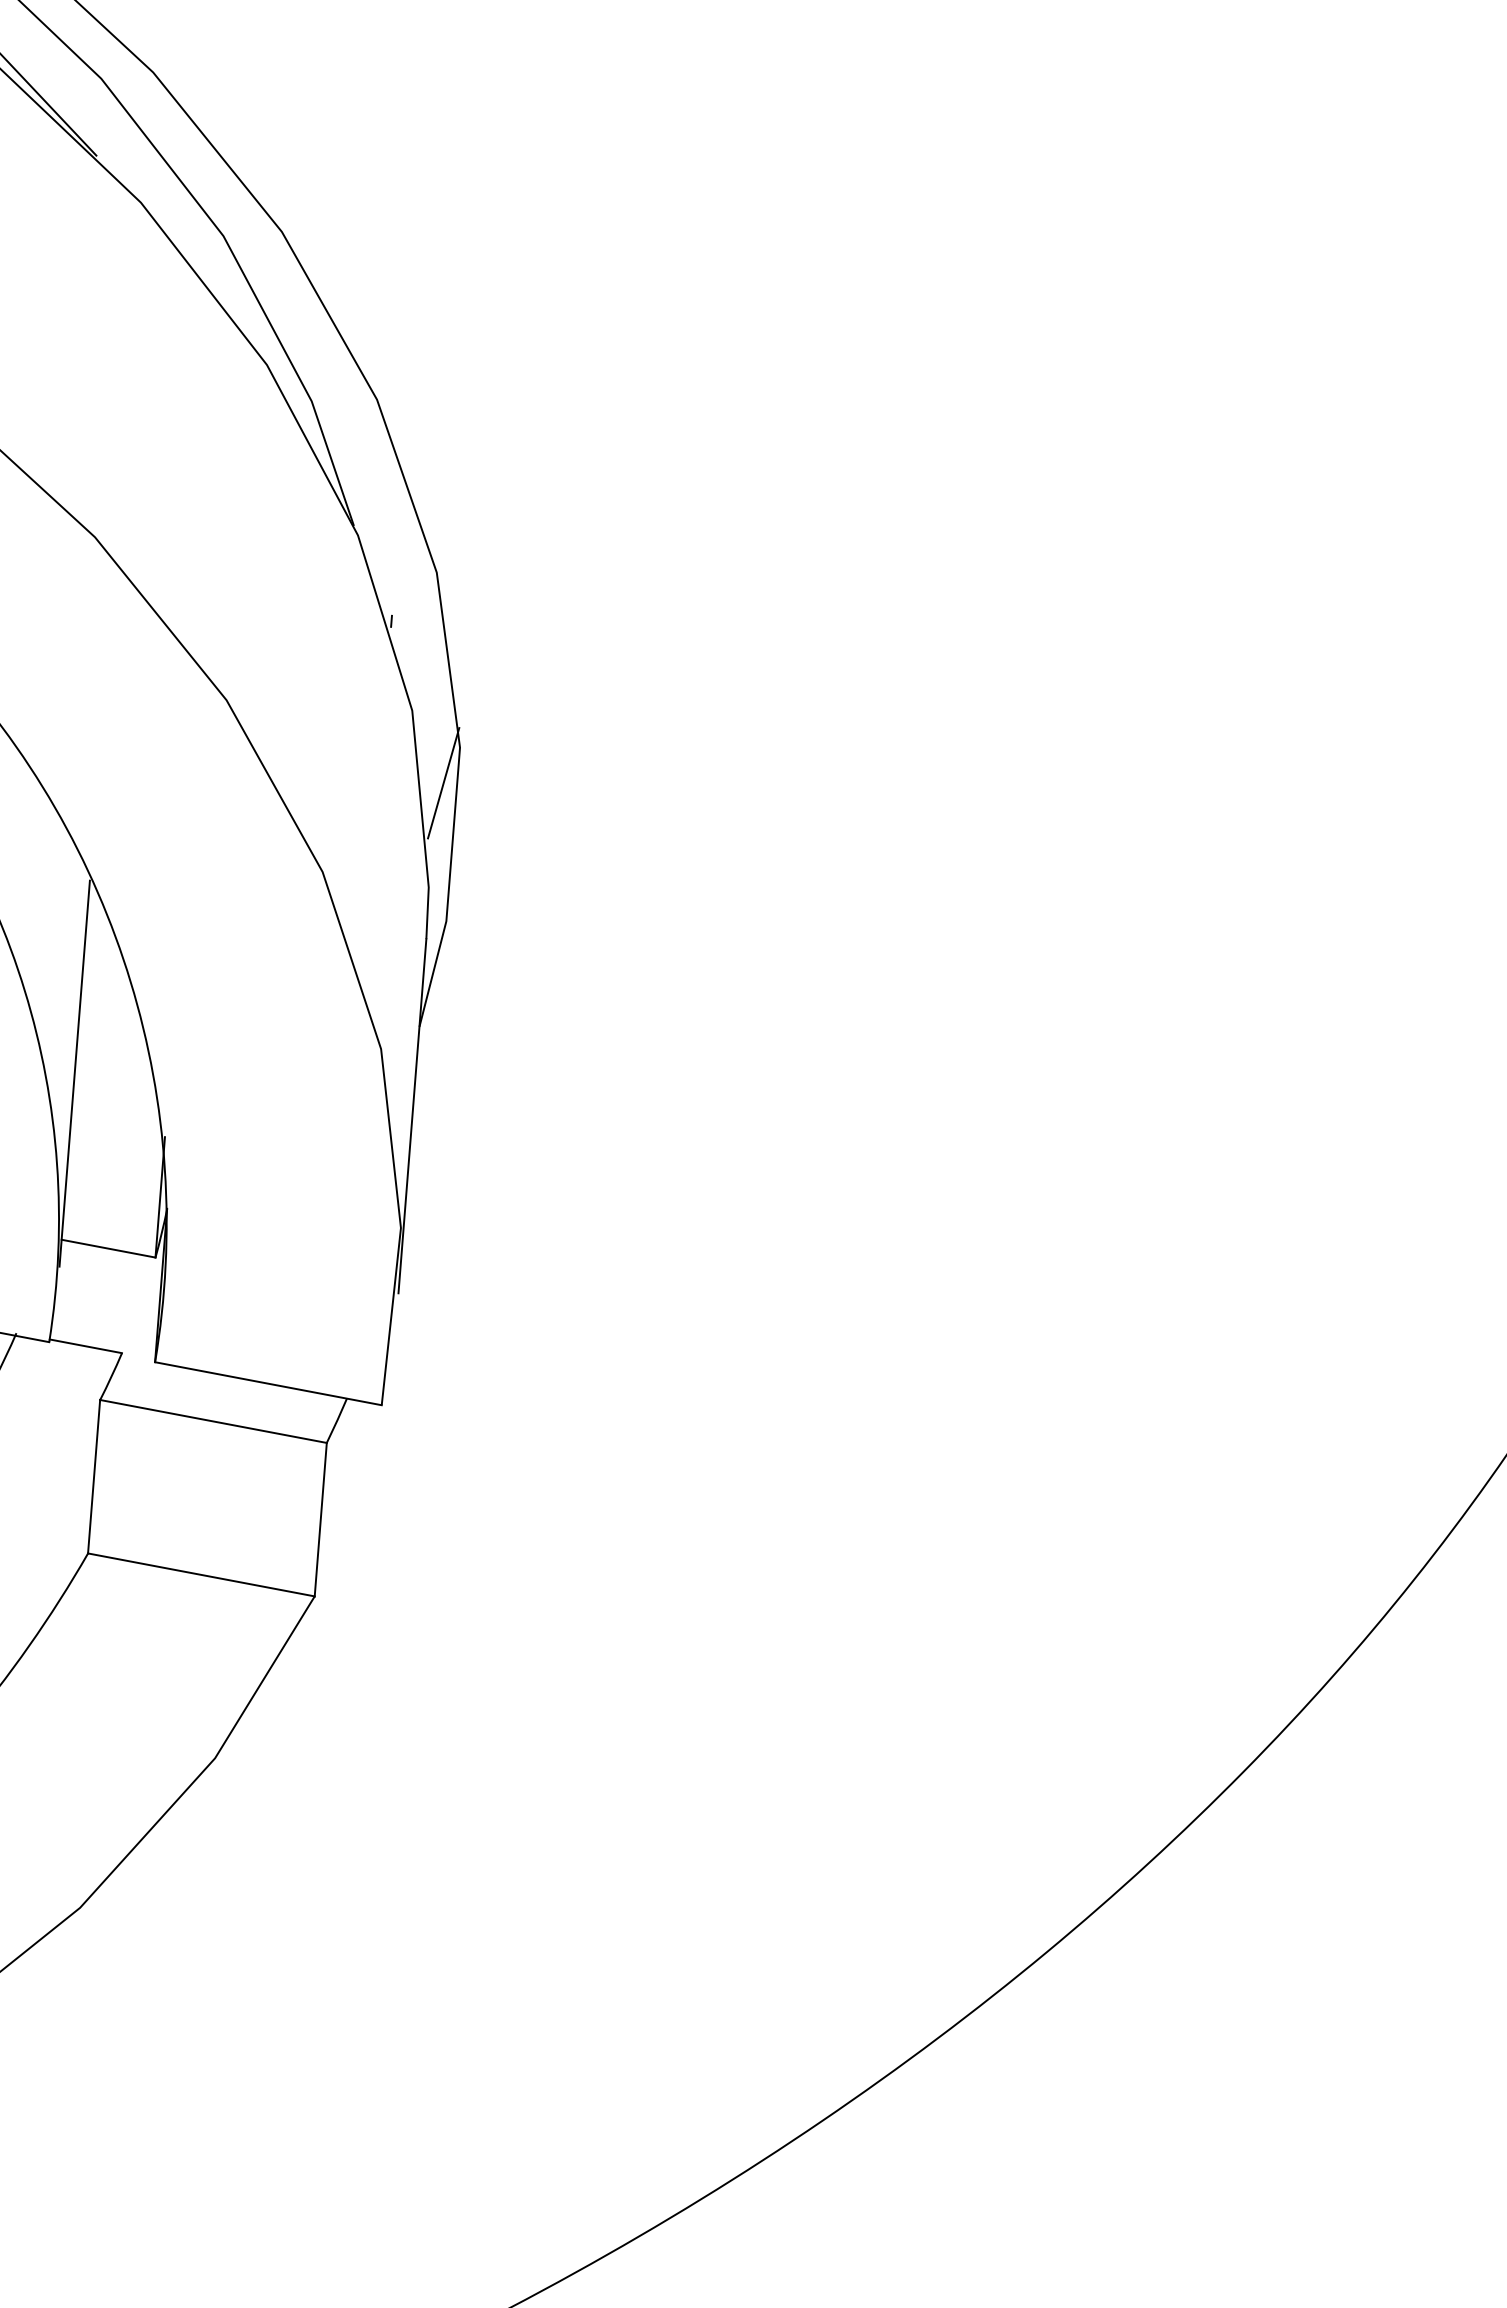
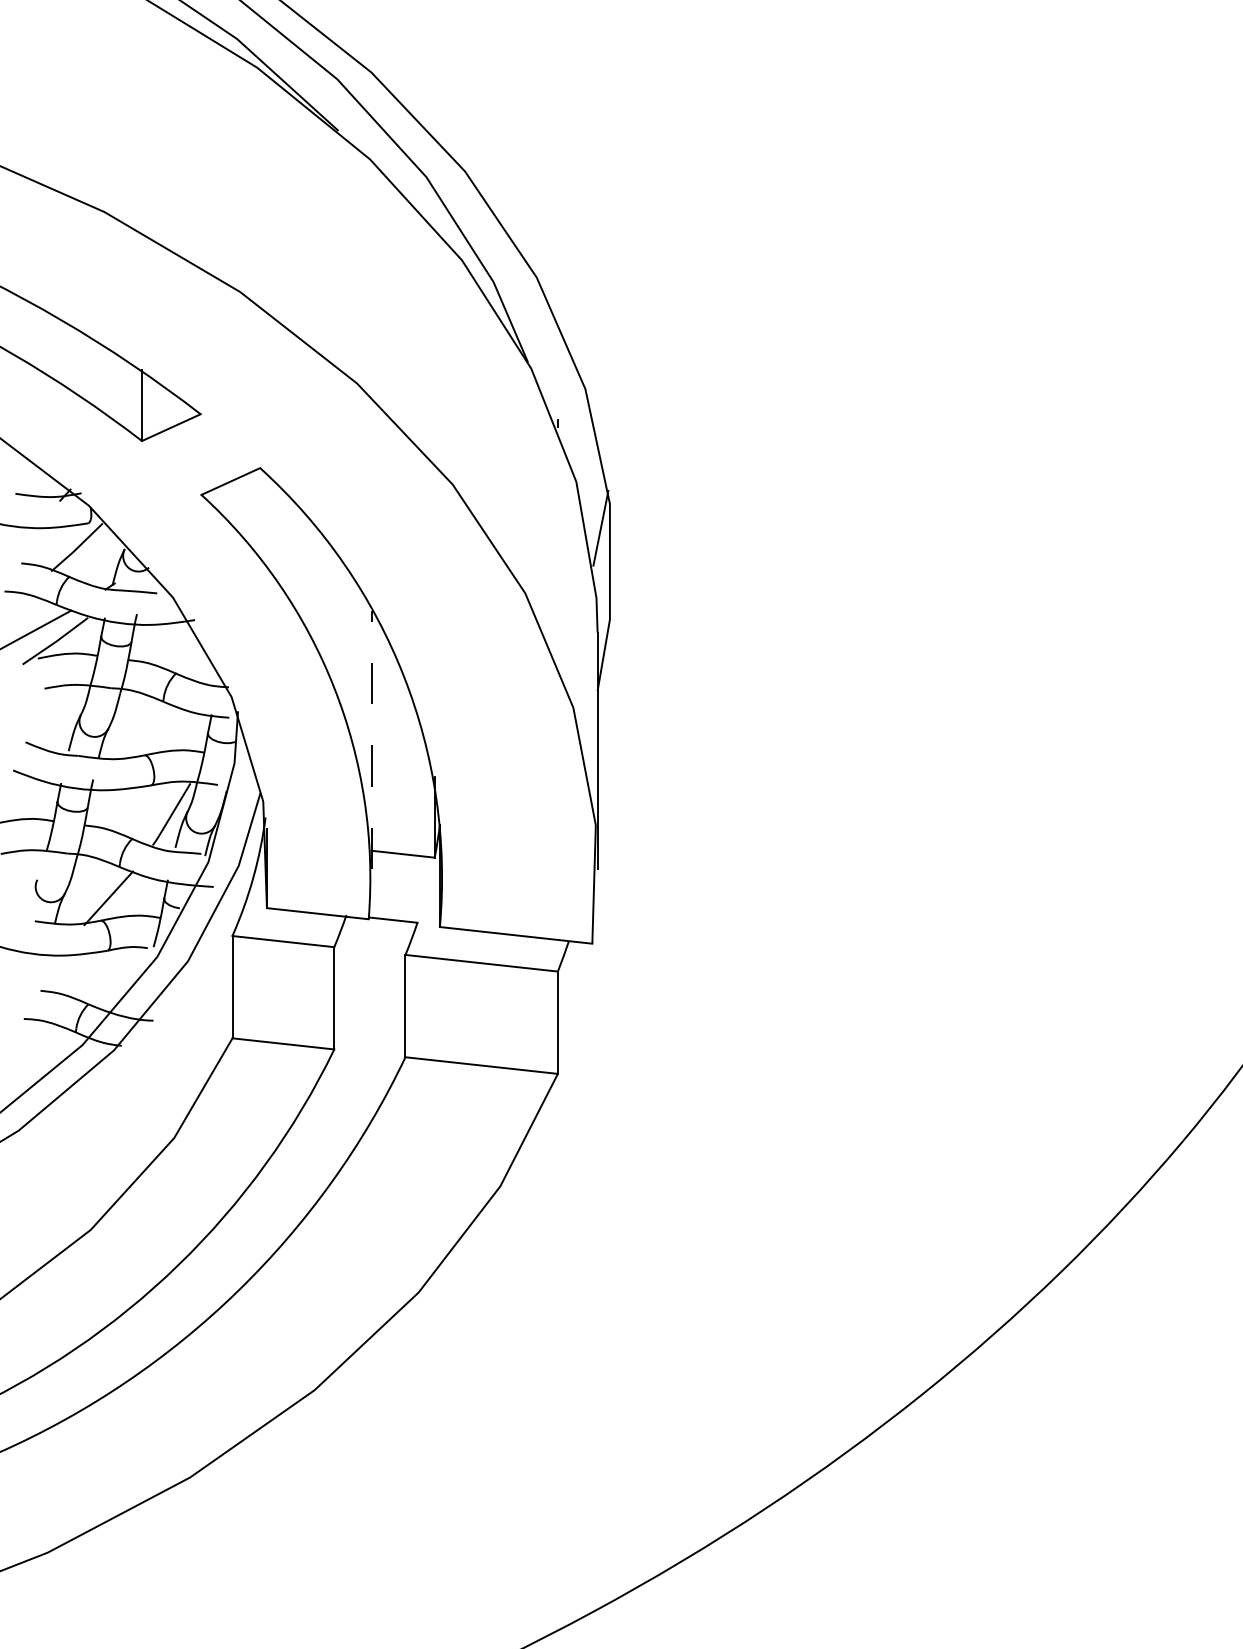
line: (74, 1074) -> (371, 740), solid -> dashed

